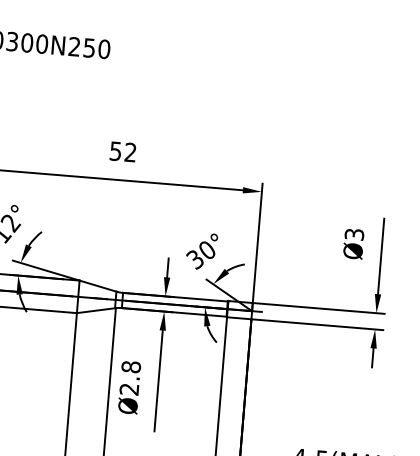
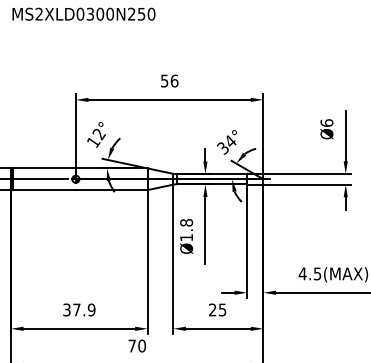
text: (130, 151) -> (174, 80), 52 -> 56
text: (353, 233) -> (326, 122), Ø3 -> Ø6
text: (207, 250) -> (230, 141), 30° -> 34°
text: (129, 389) -> (186, 237), Ø2.8 -> Ø1.8

